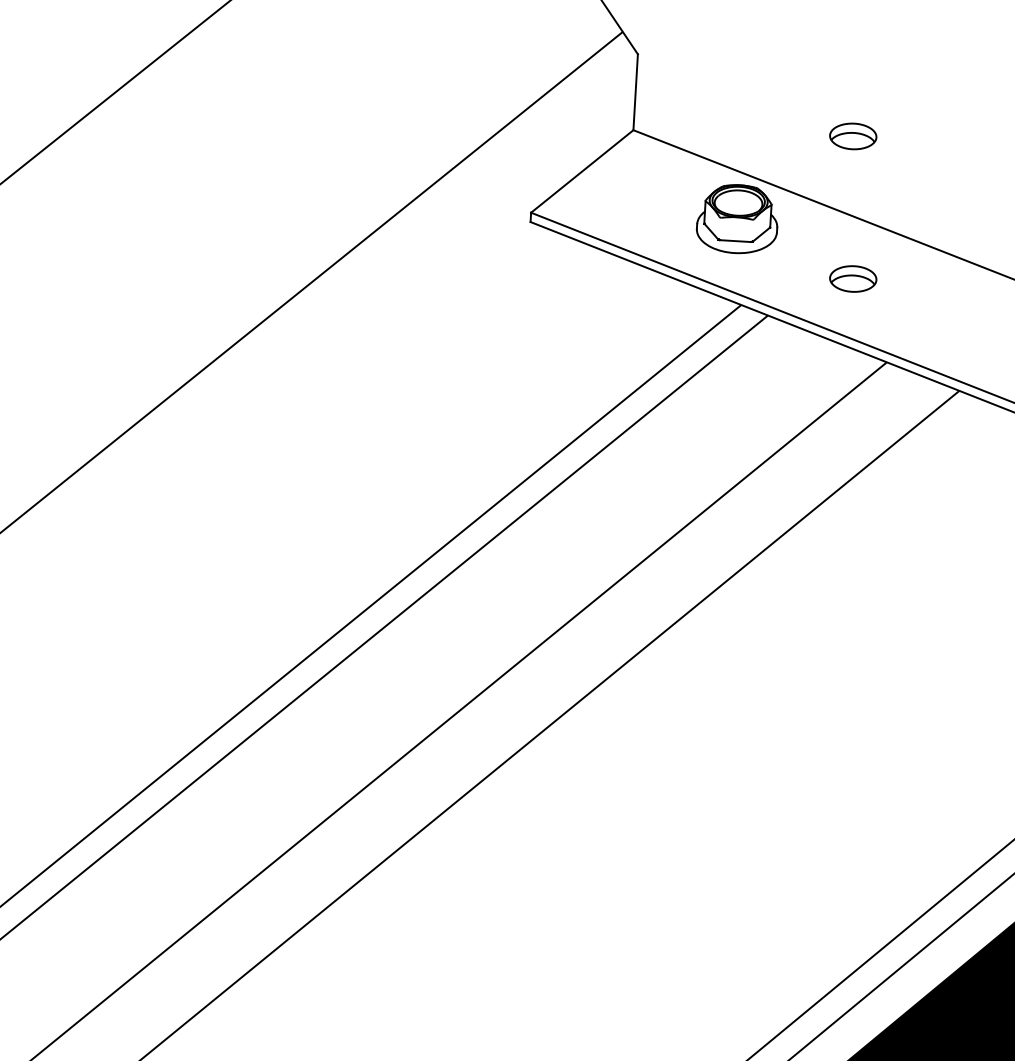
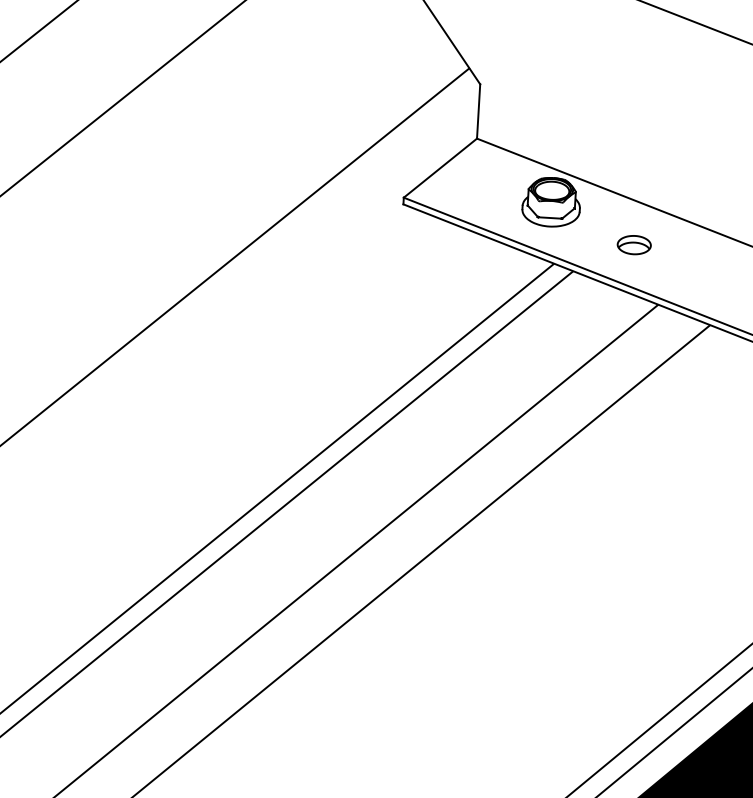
part: (852, 136) -> (633, 143), removed

